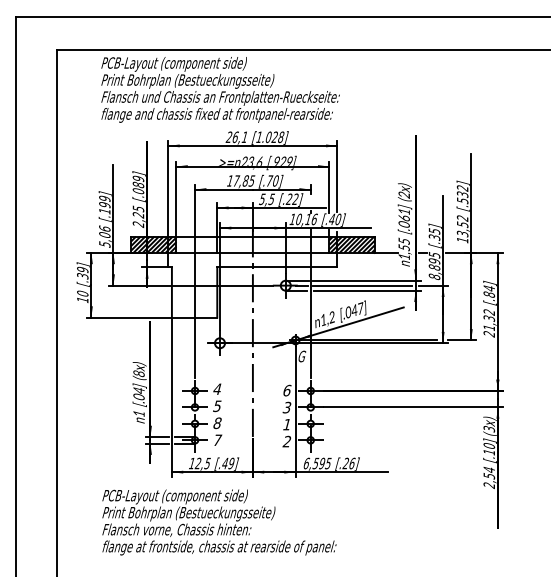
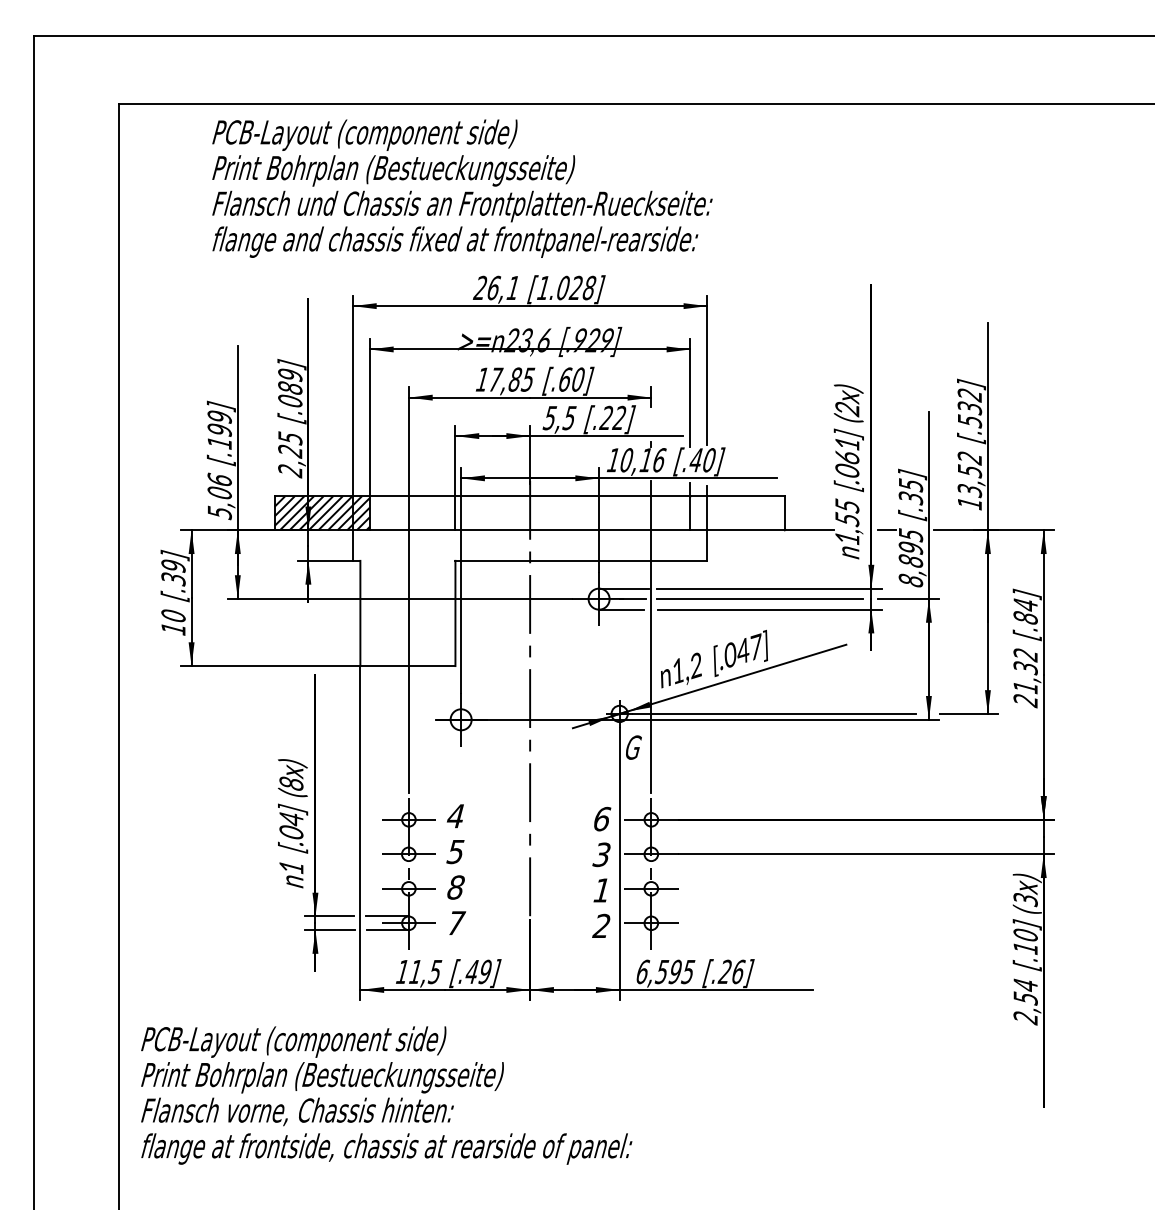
text: (269, 180) -> (564, 378), [.70] -> [.60]
hatch: (351, 244) -> (736, 512), removed
text: (197, 462) -> (413, 969), 12,5 -> 11,5
text: (219, 522) -> (386, 1095), moved

